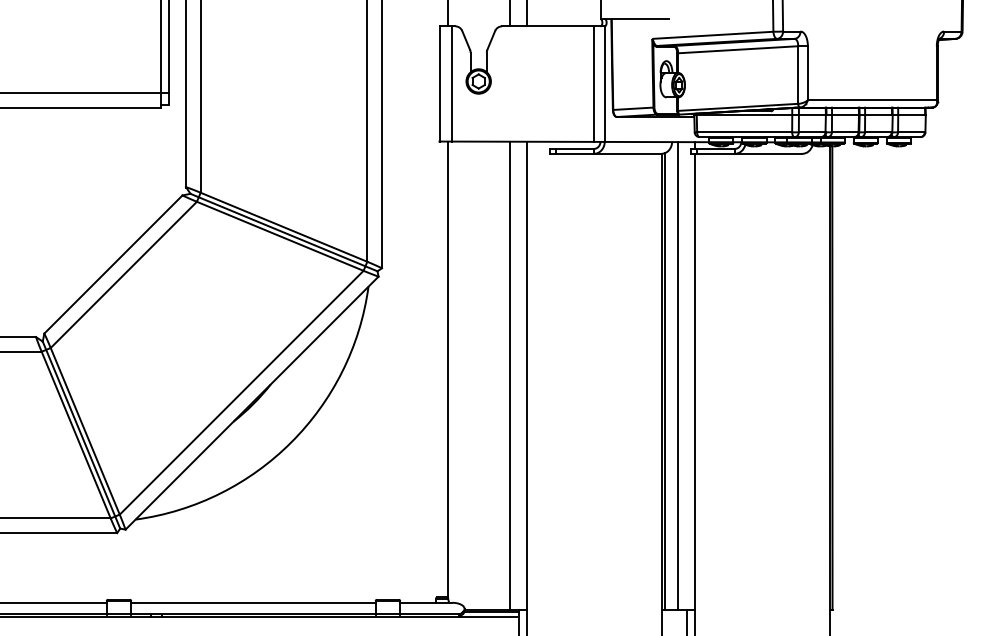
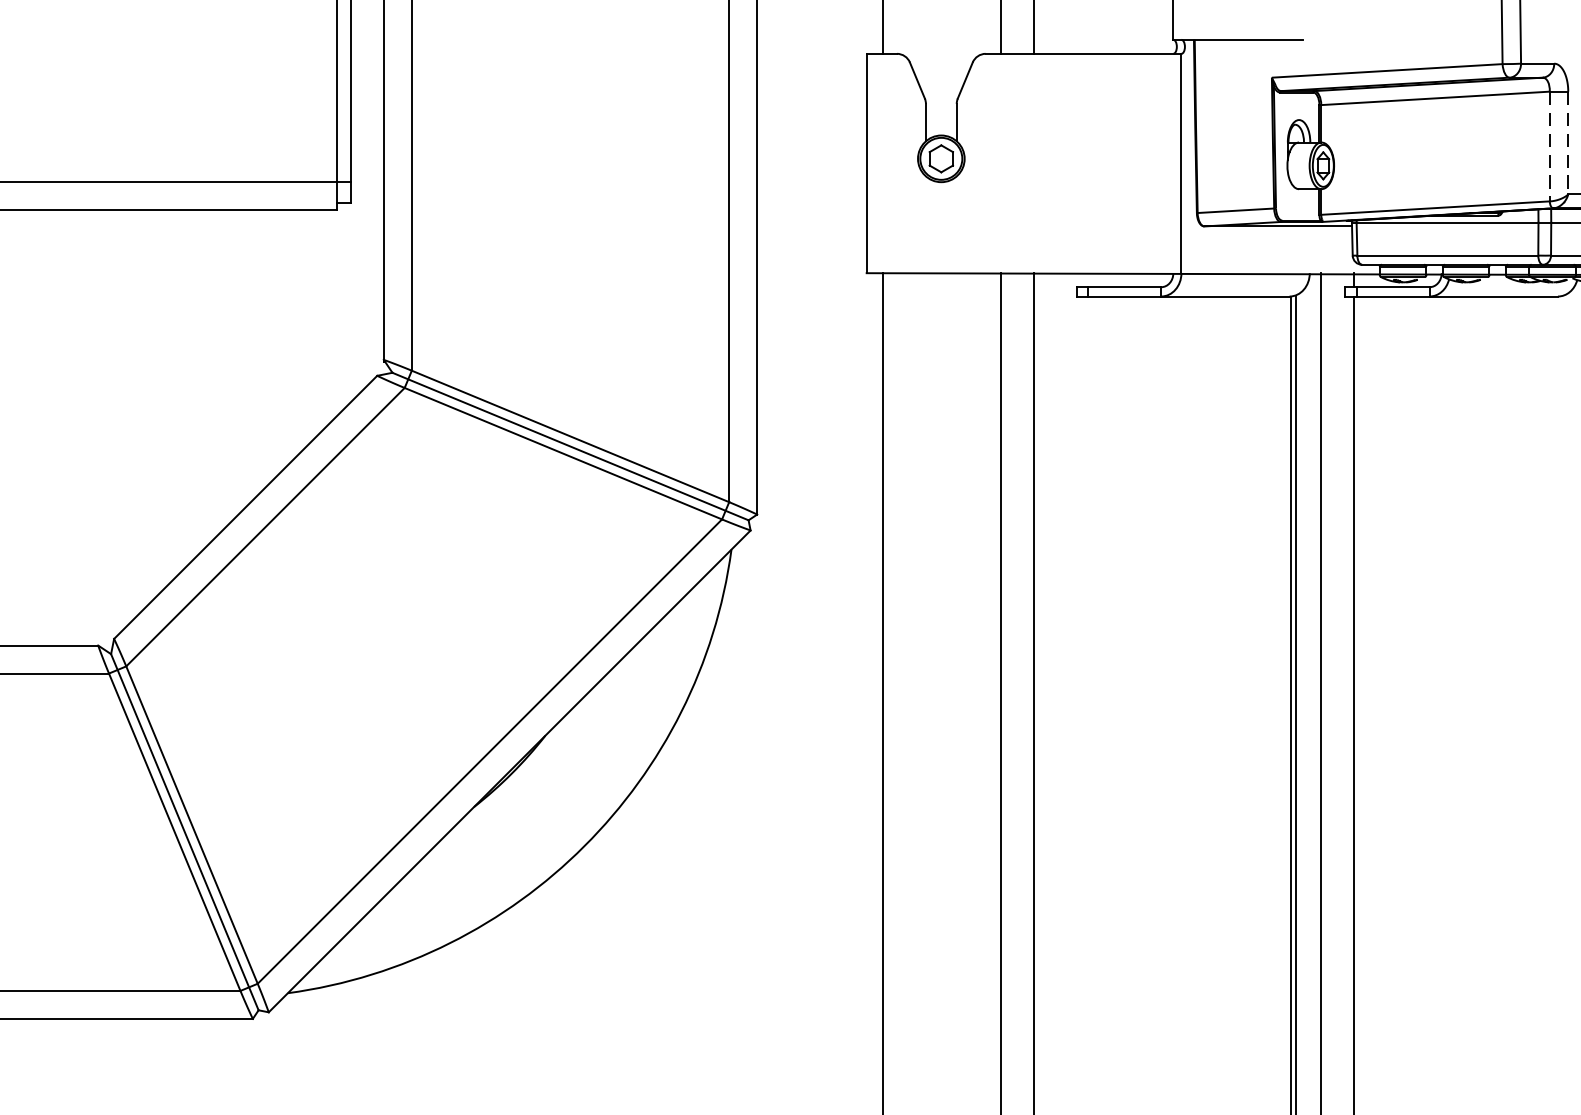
line: (807, 73) -> (1567, 143), solid -> dashed
line: (798, 75) -> (1550, 147), solid -> dashed
line: (451, 83) -> (889, 162), removed
line: (594, 83) -> (1161, 162), removed

